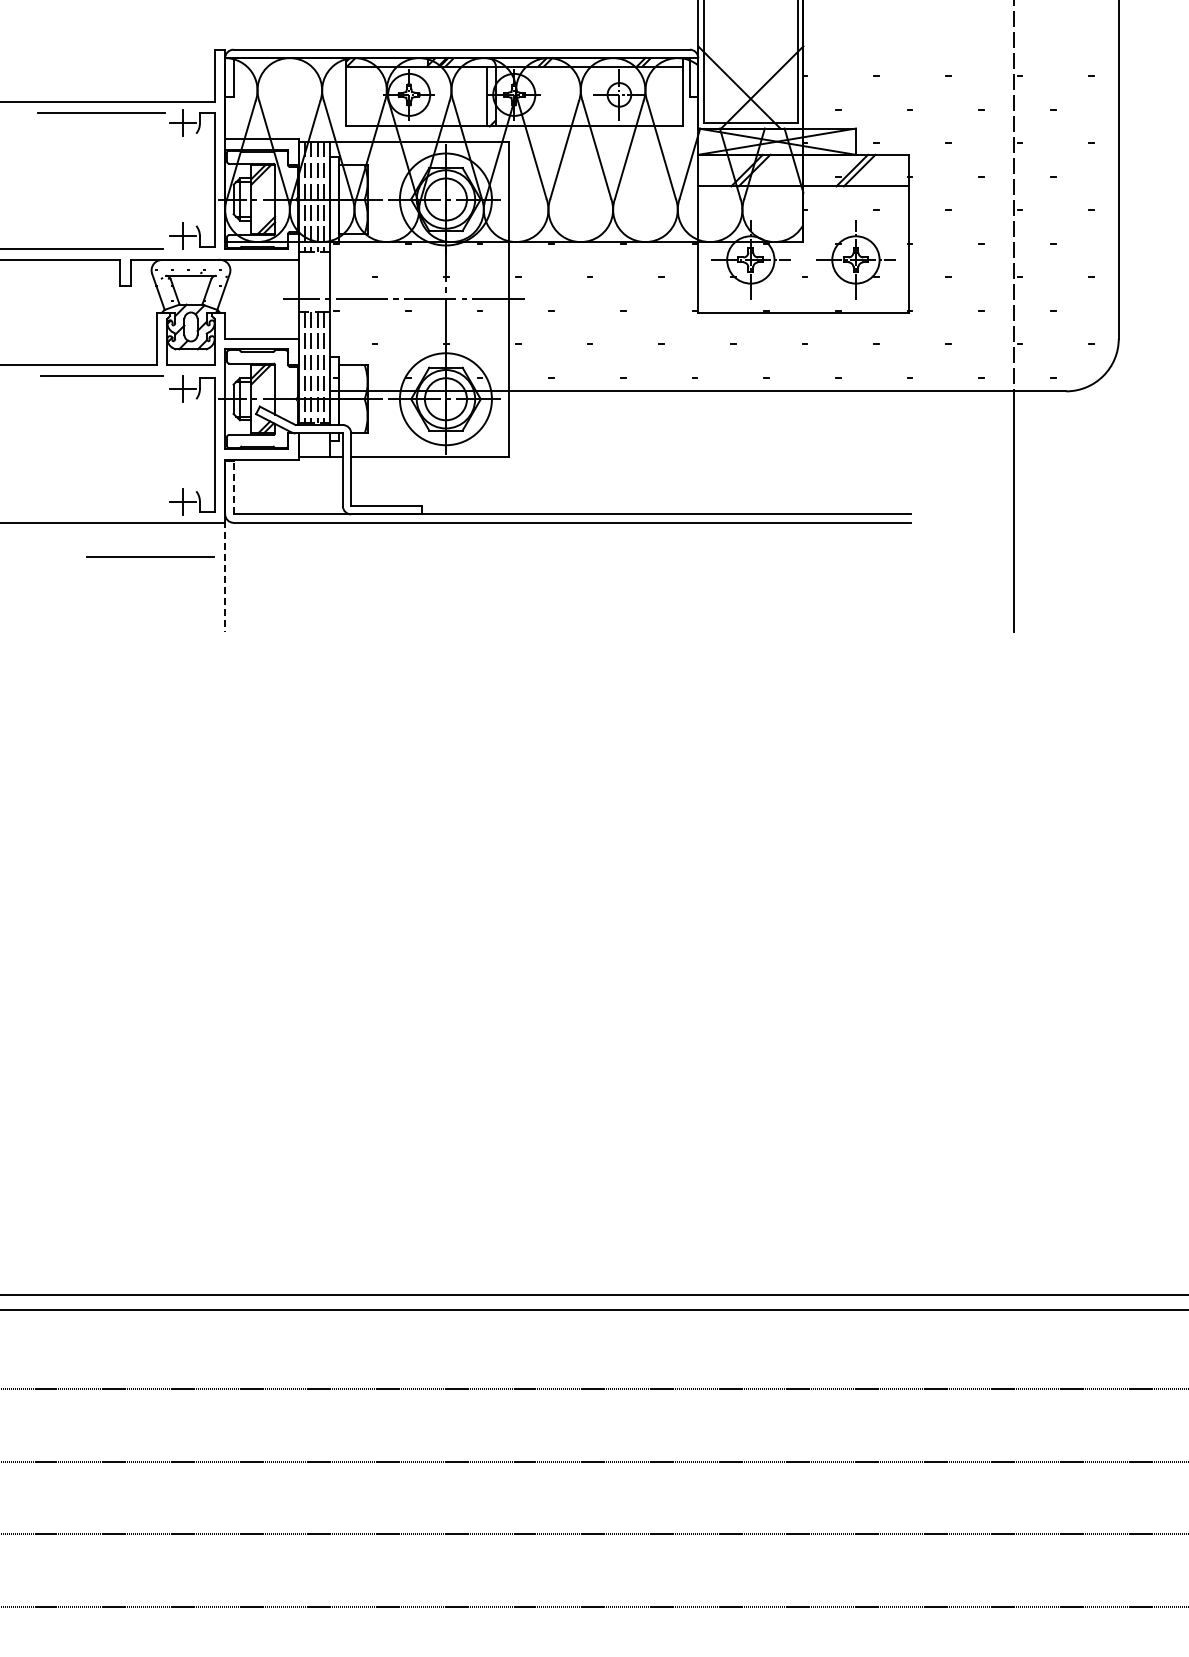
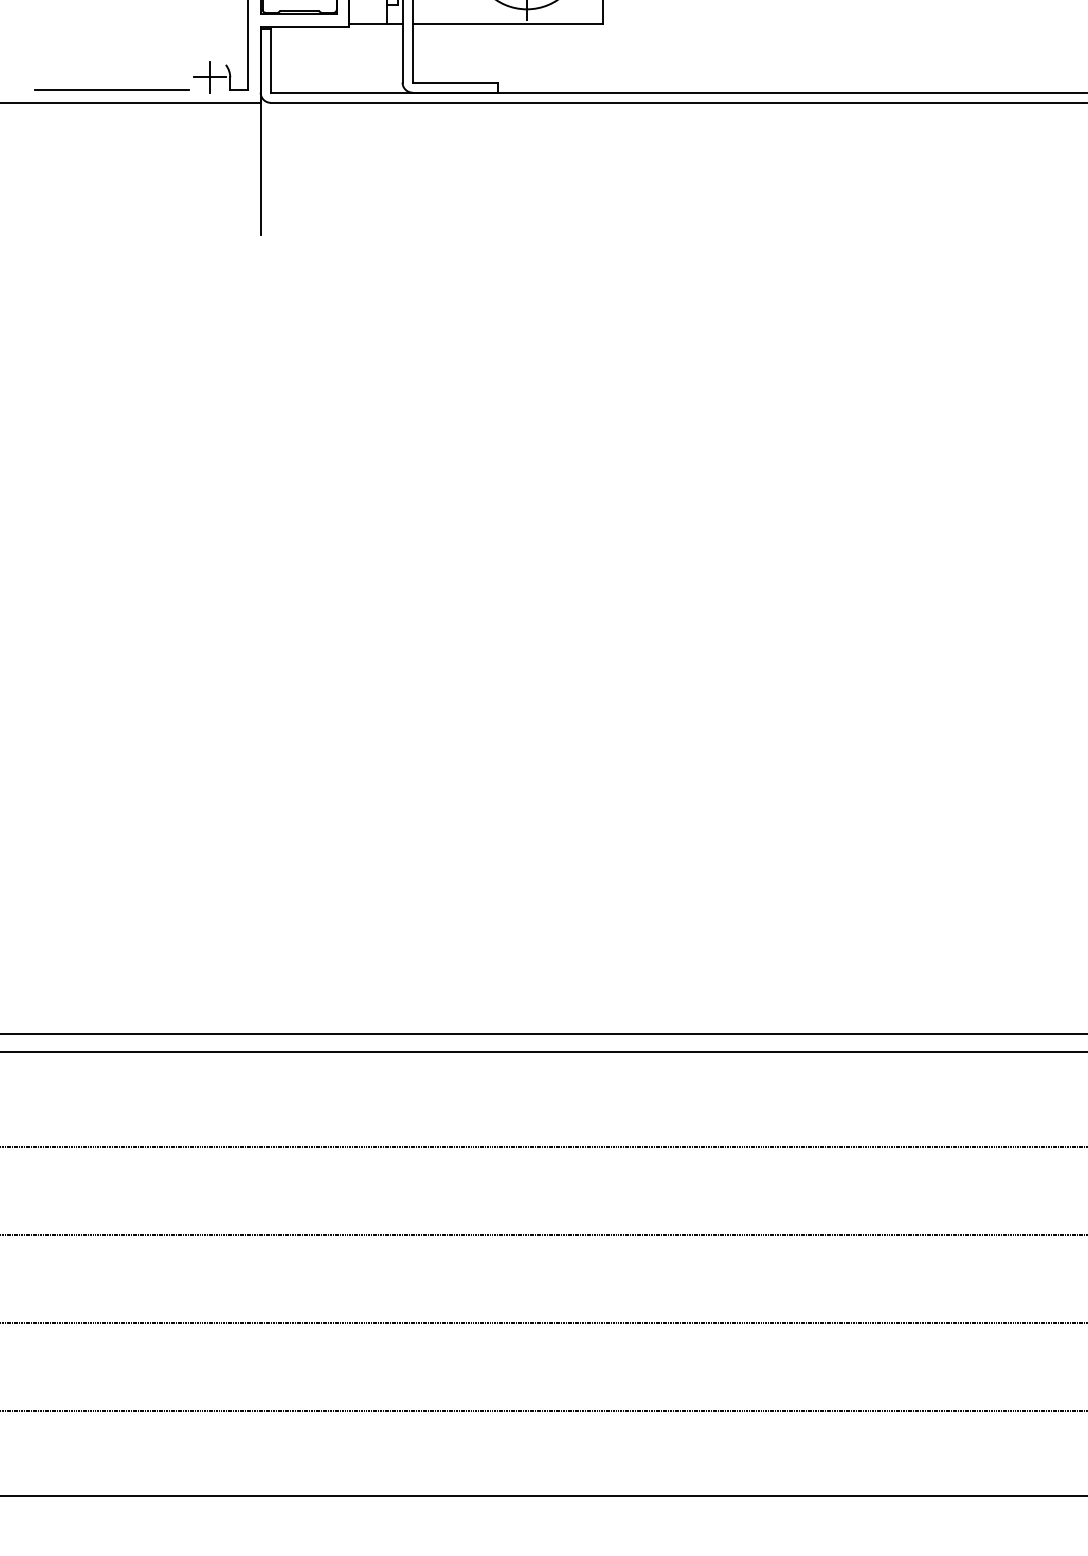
line: (233, 487) -> (270, 60), dashed -> solid
line: (150, 556) -> (111, 89), moved
line: (225, 576) -> (261, 167), dashed -> solid

